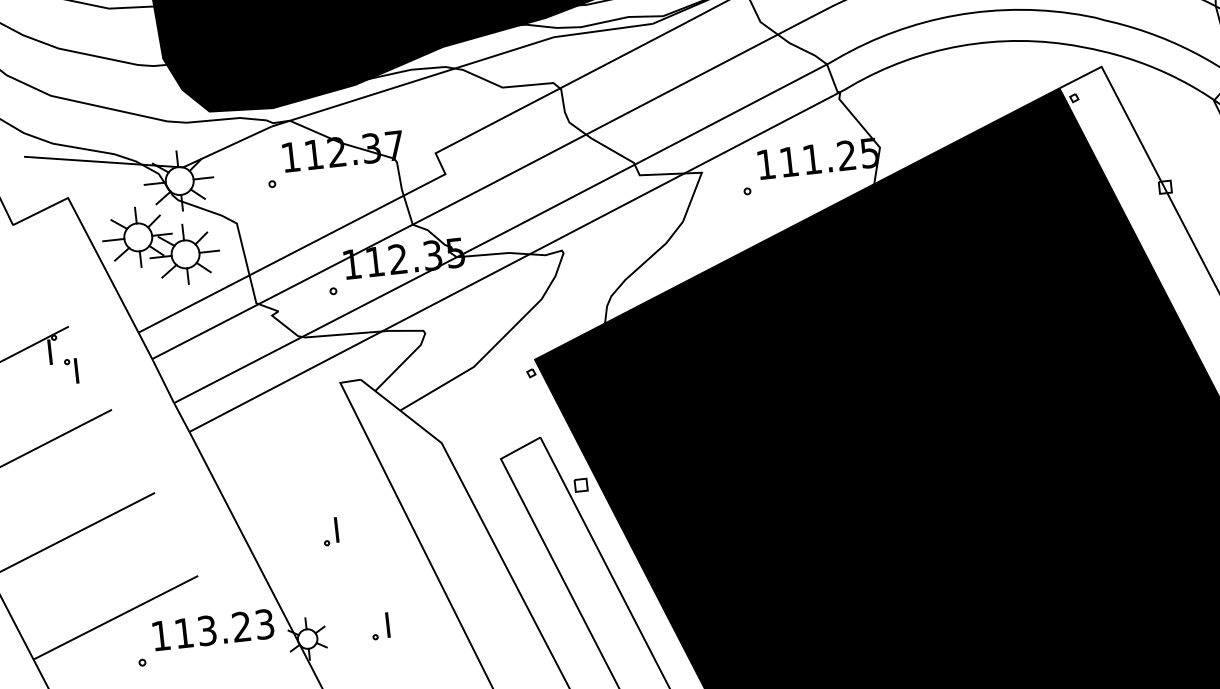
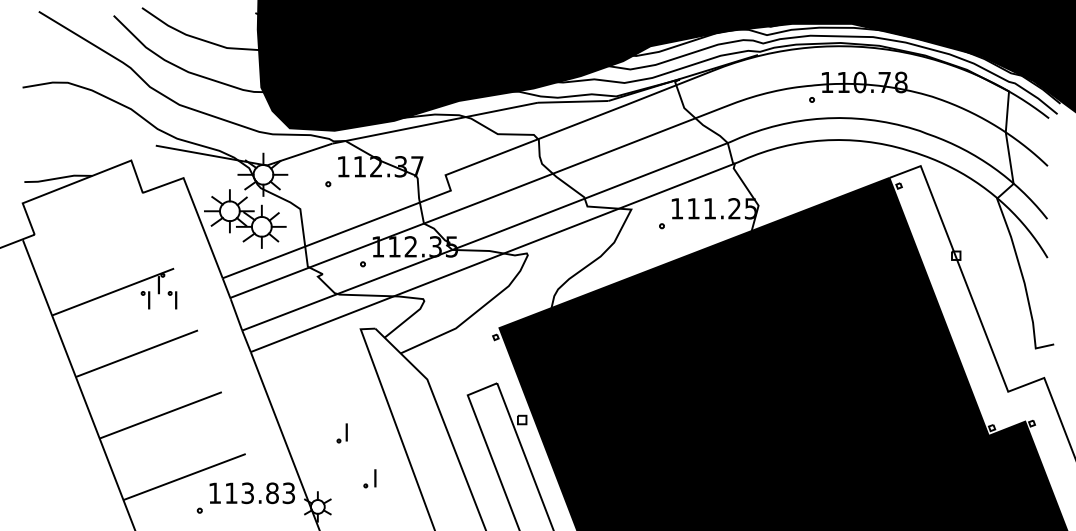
part: (33, 375) -> (145, 300), added
part: (379, 626) -> (369, 478), moved
text: (241, 627) -> (272, 493), 113.23 -> 113.83

